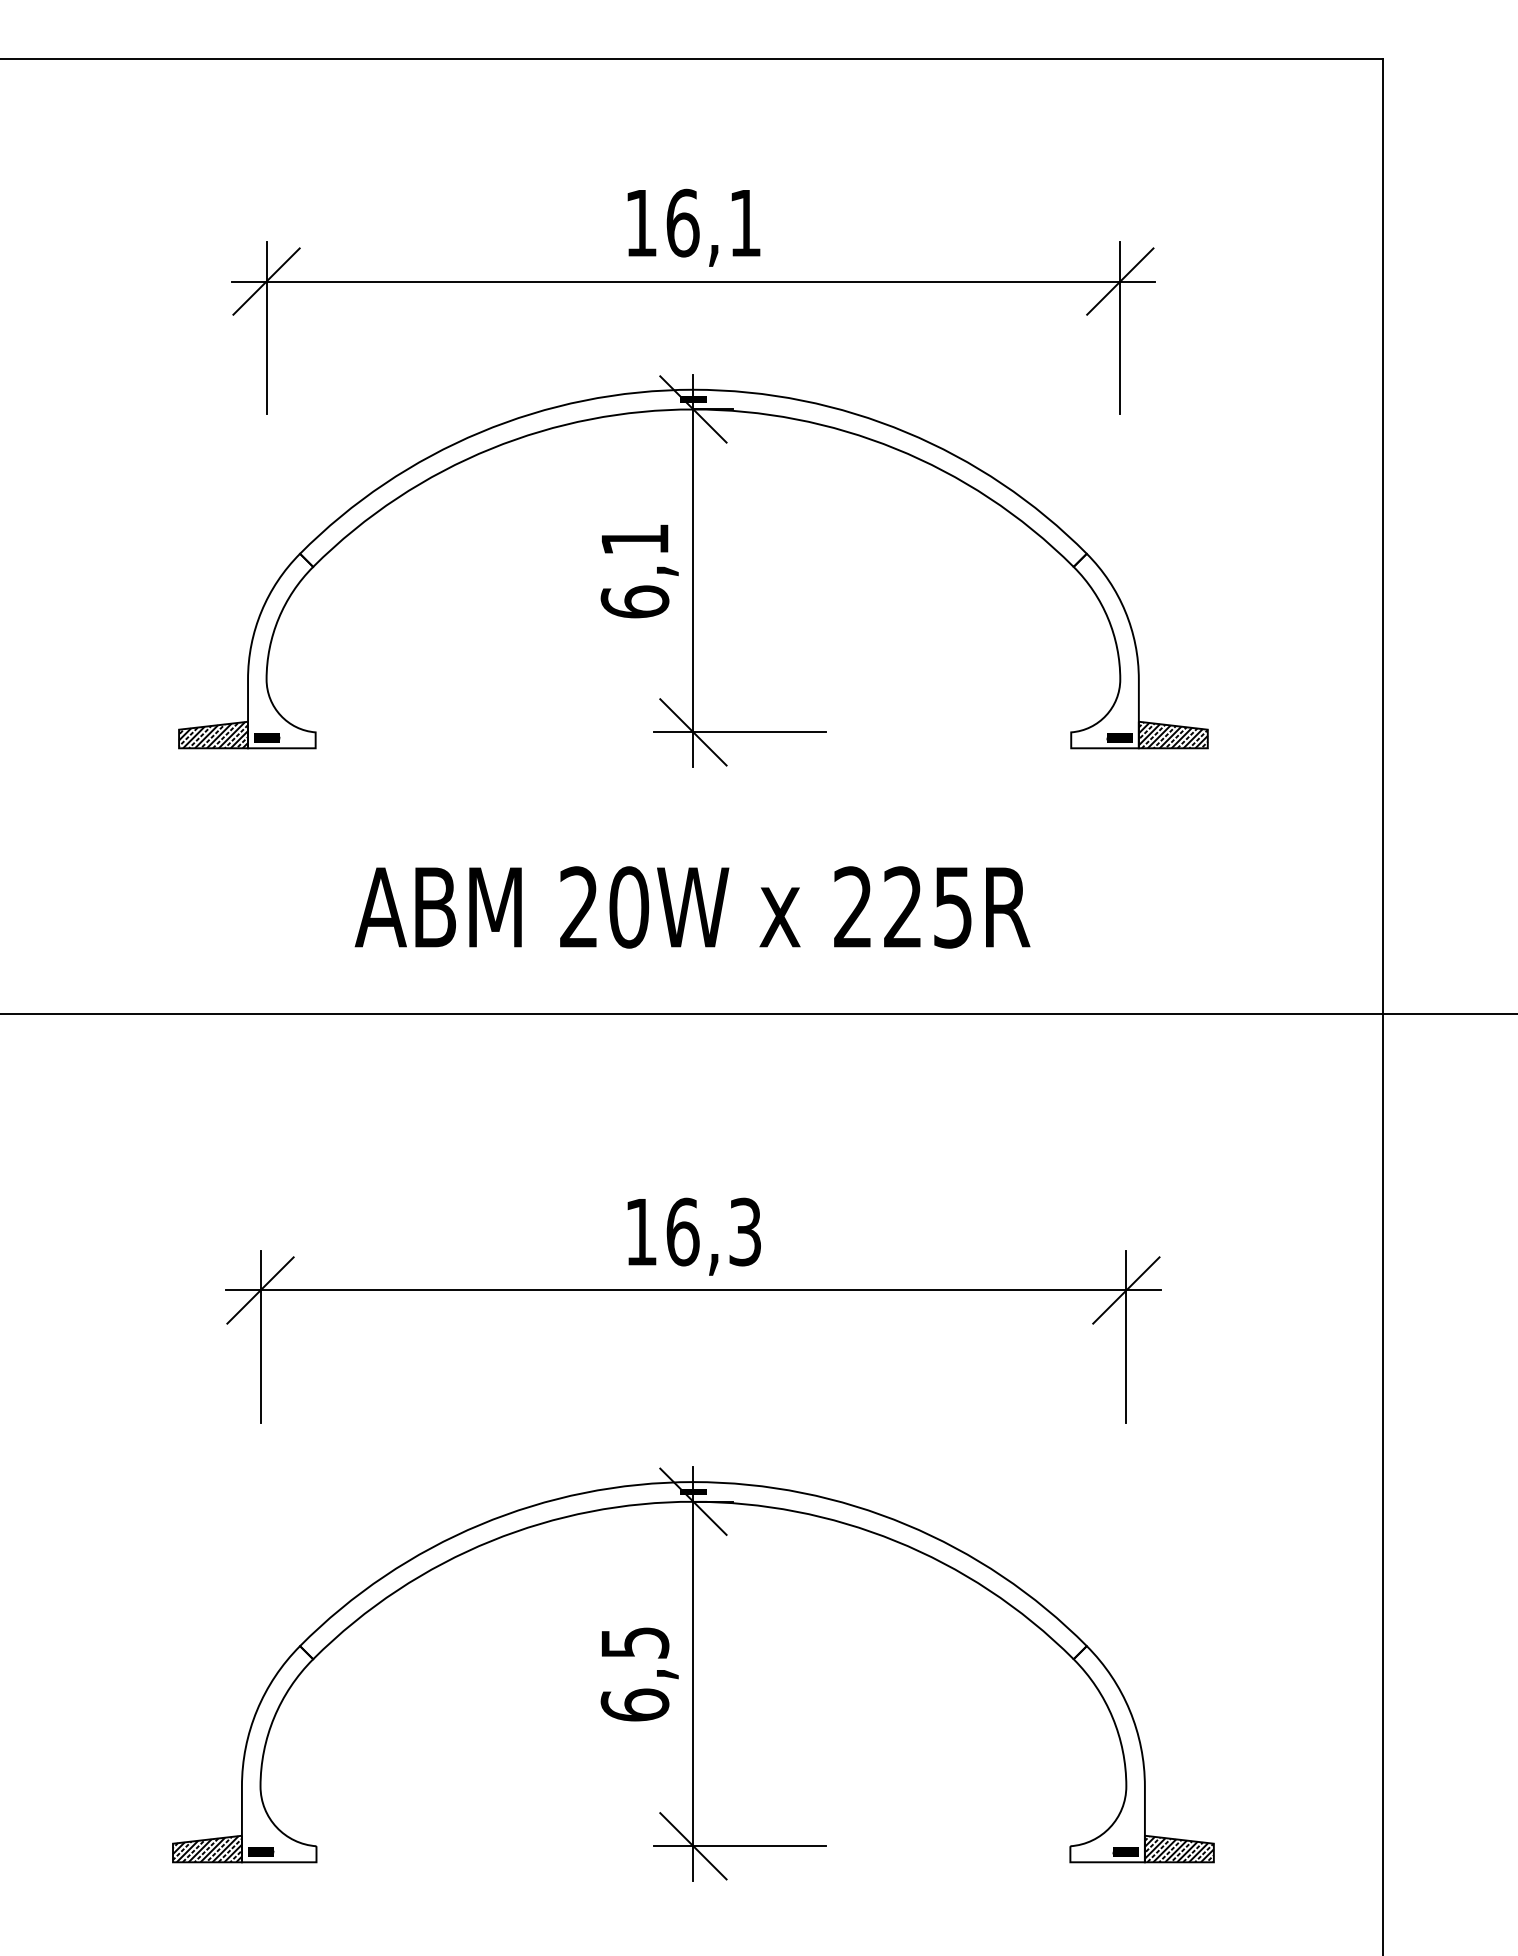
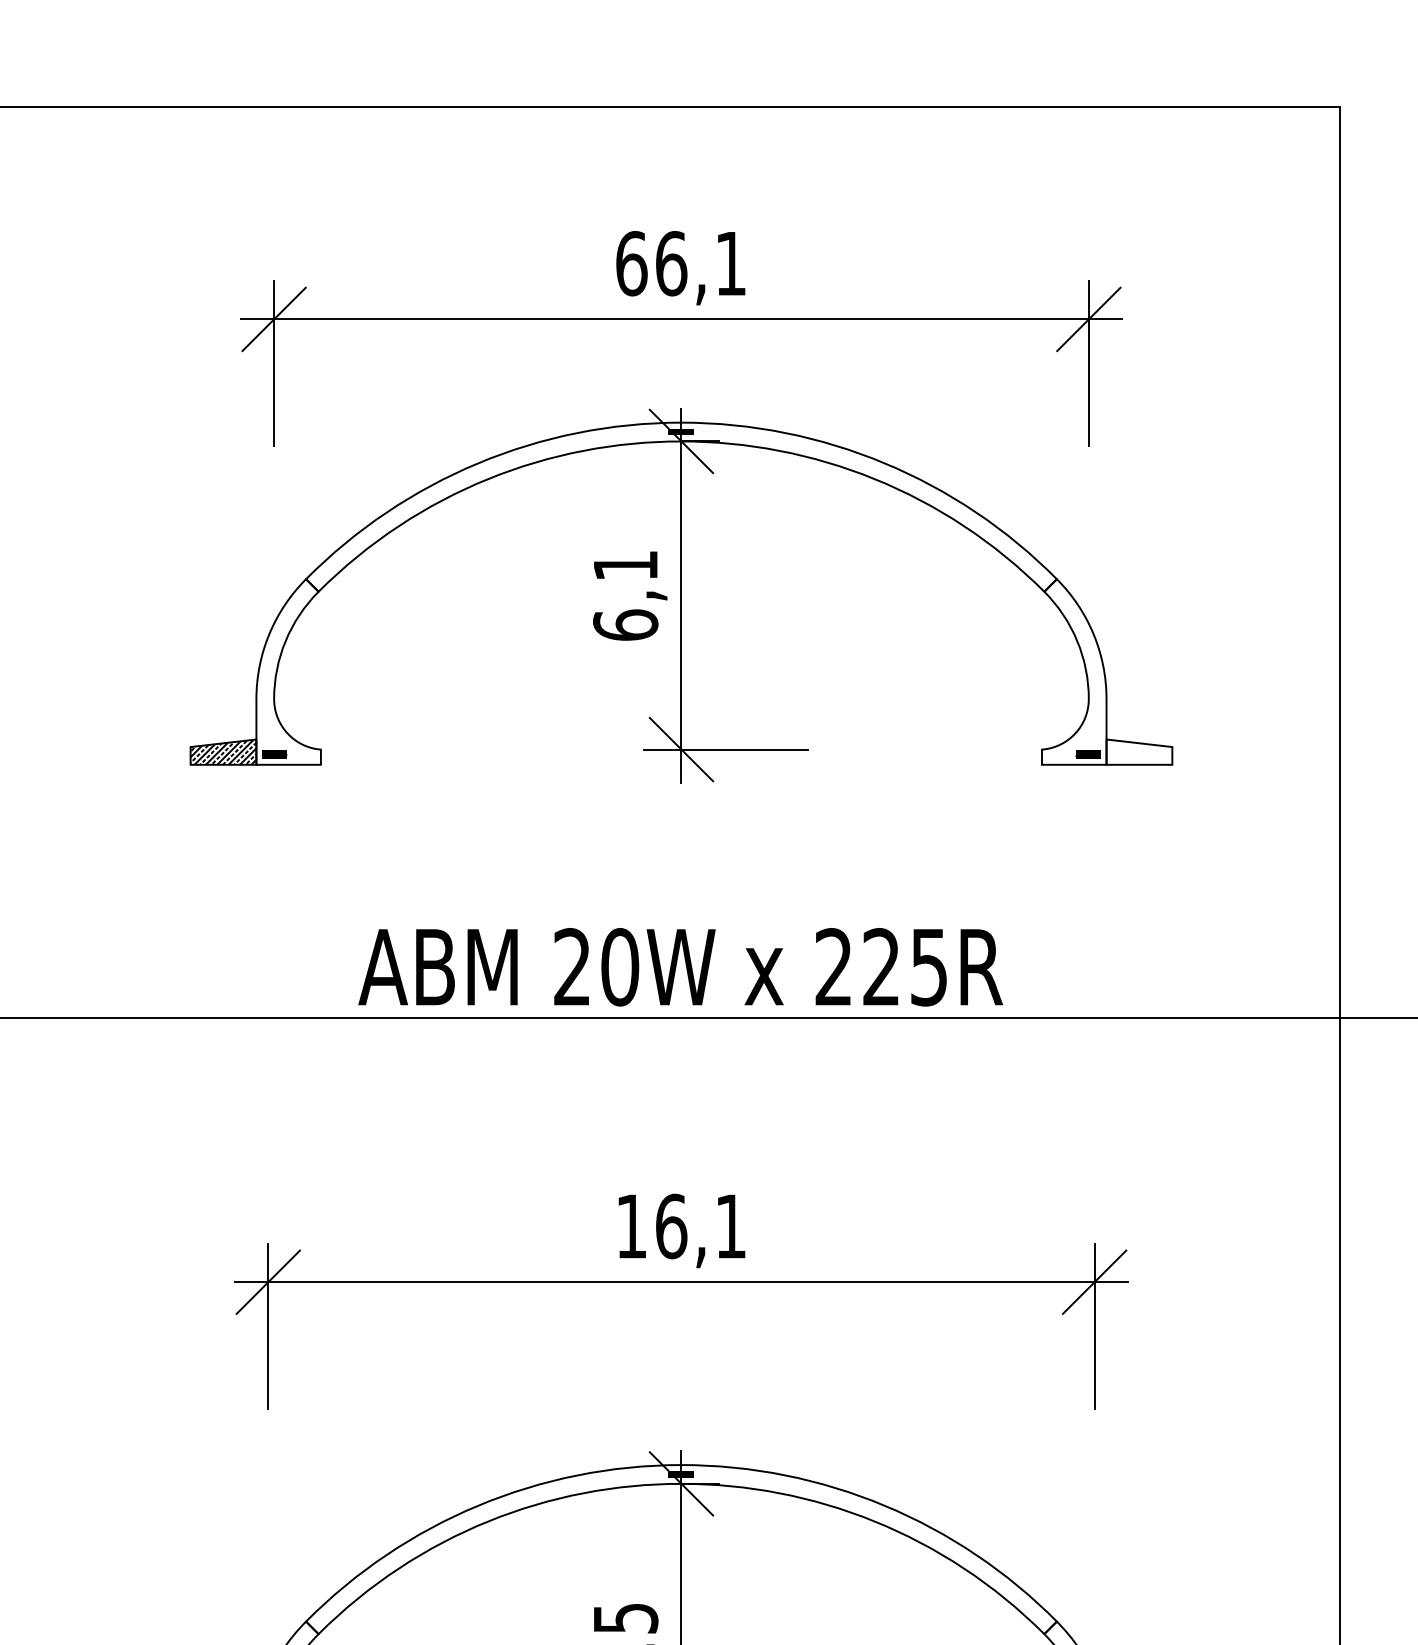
text: (641, 222) -> (631, 263), 16,1 -> 66,1
hatch: (1172, 735) -> (1138, 752), removed
text: (692, 907) -> (680, 967), moved
text: (744, 1231) -> (730, 1225), 16,3 -> 16,1

